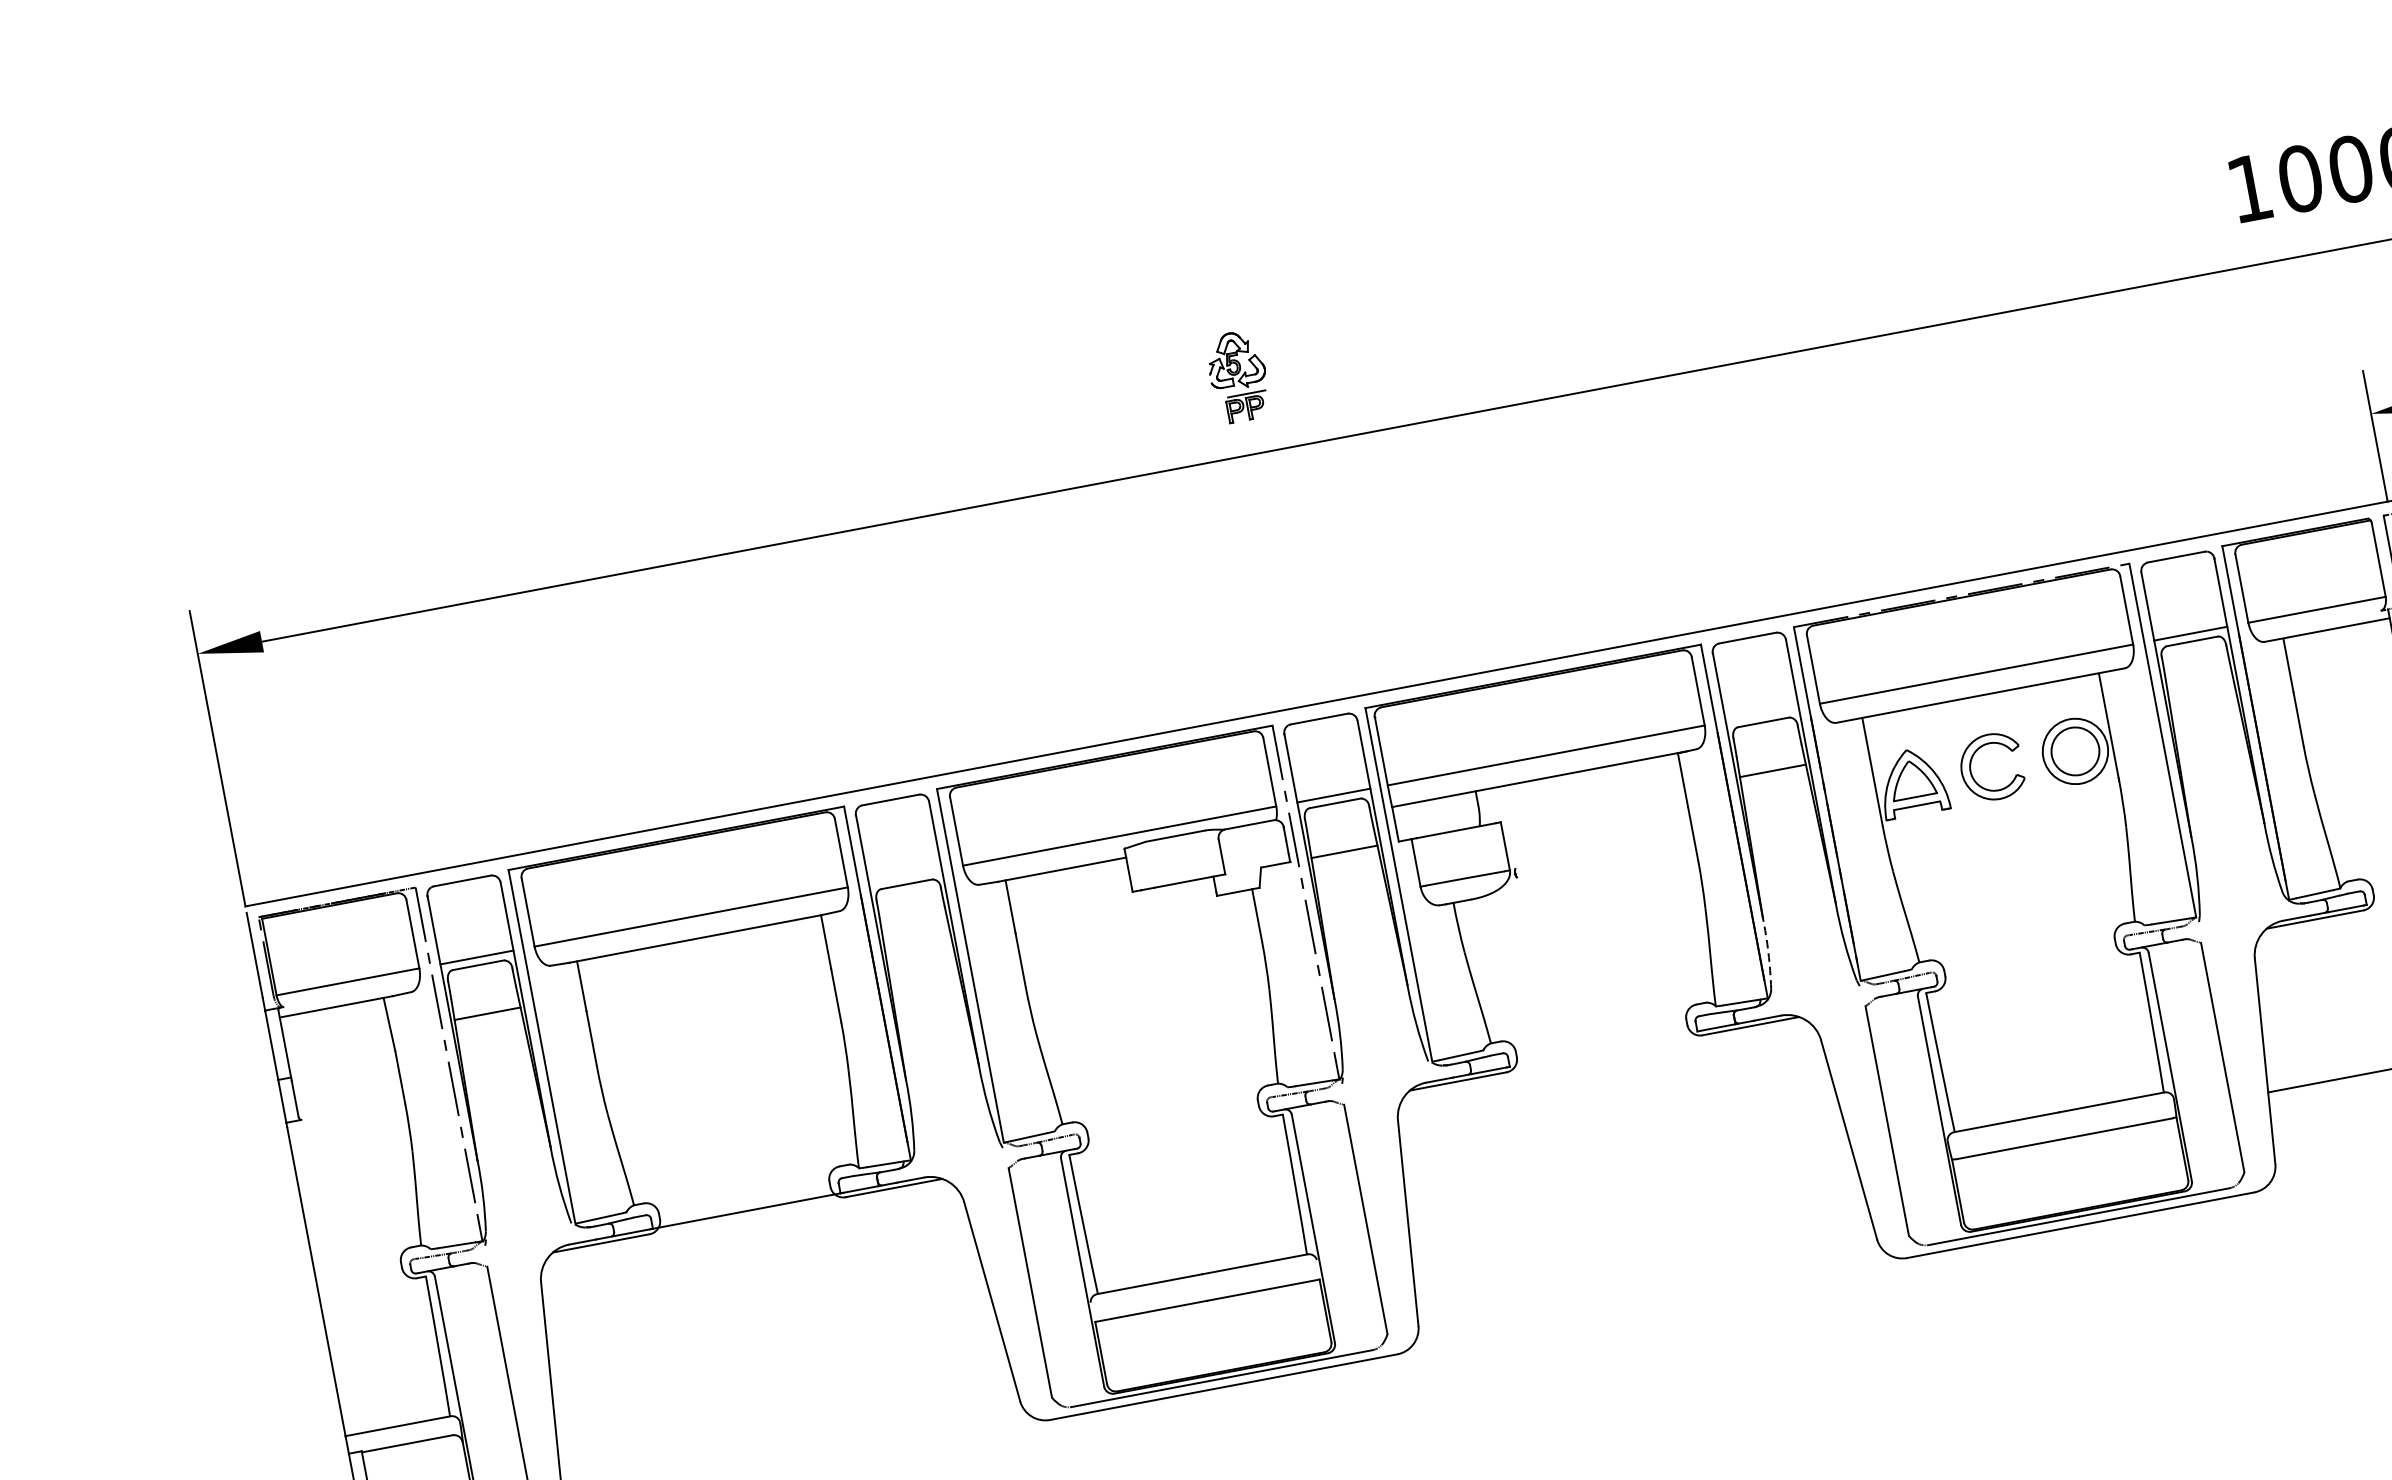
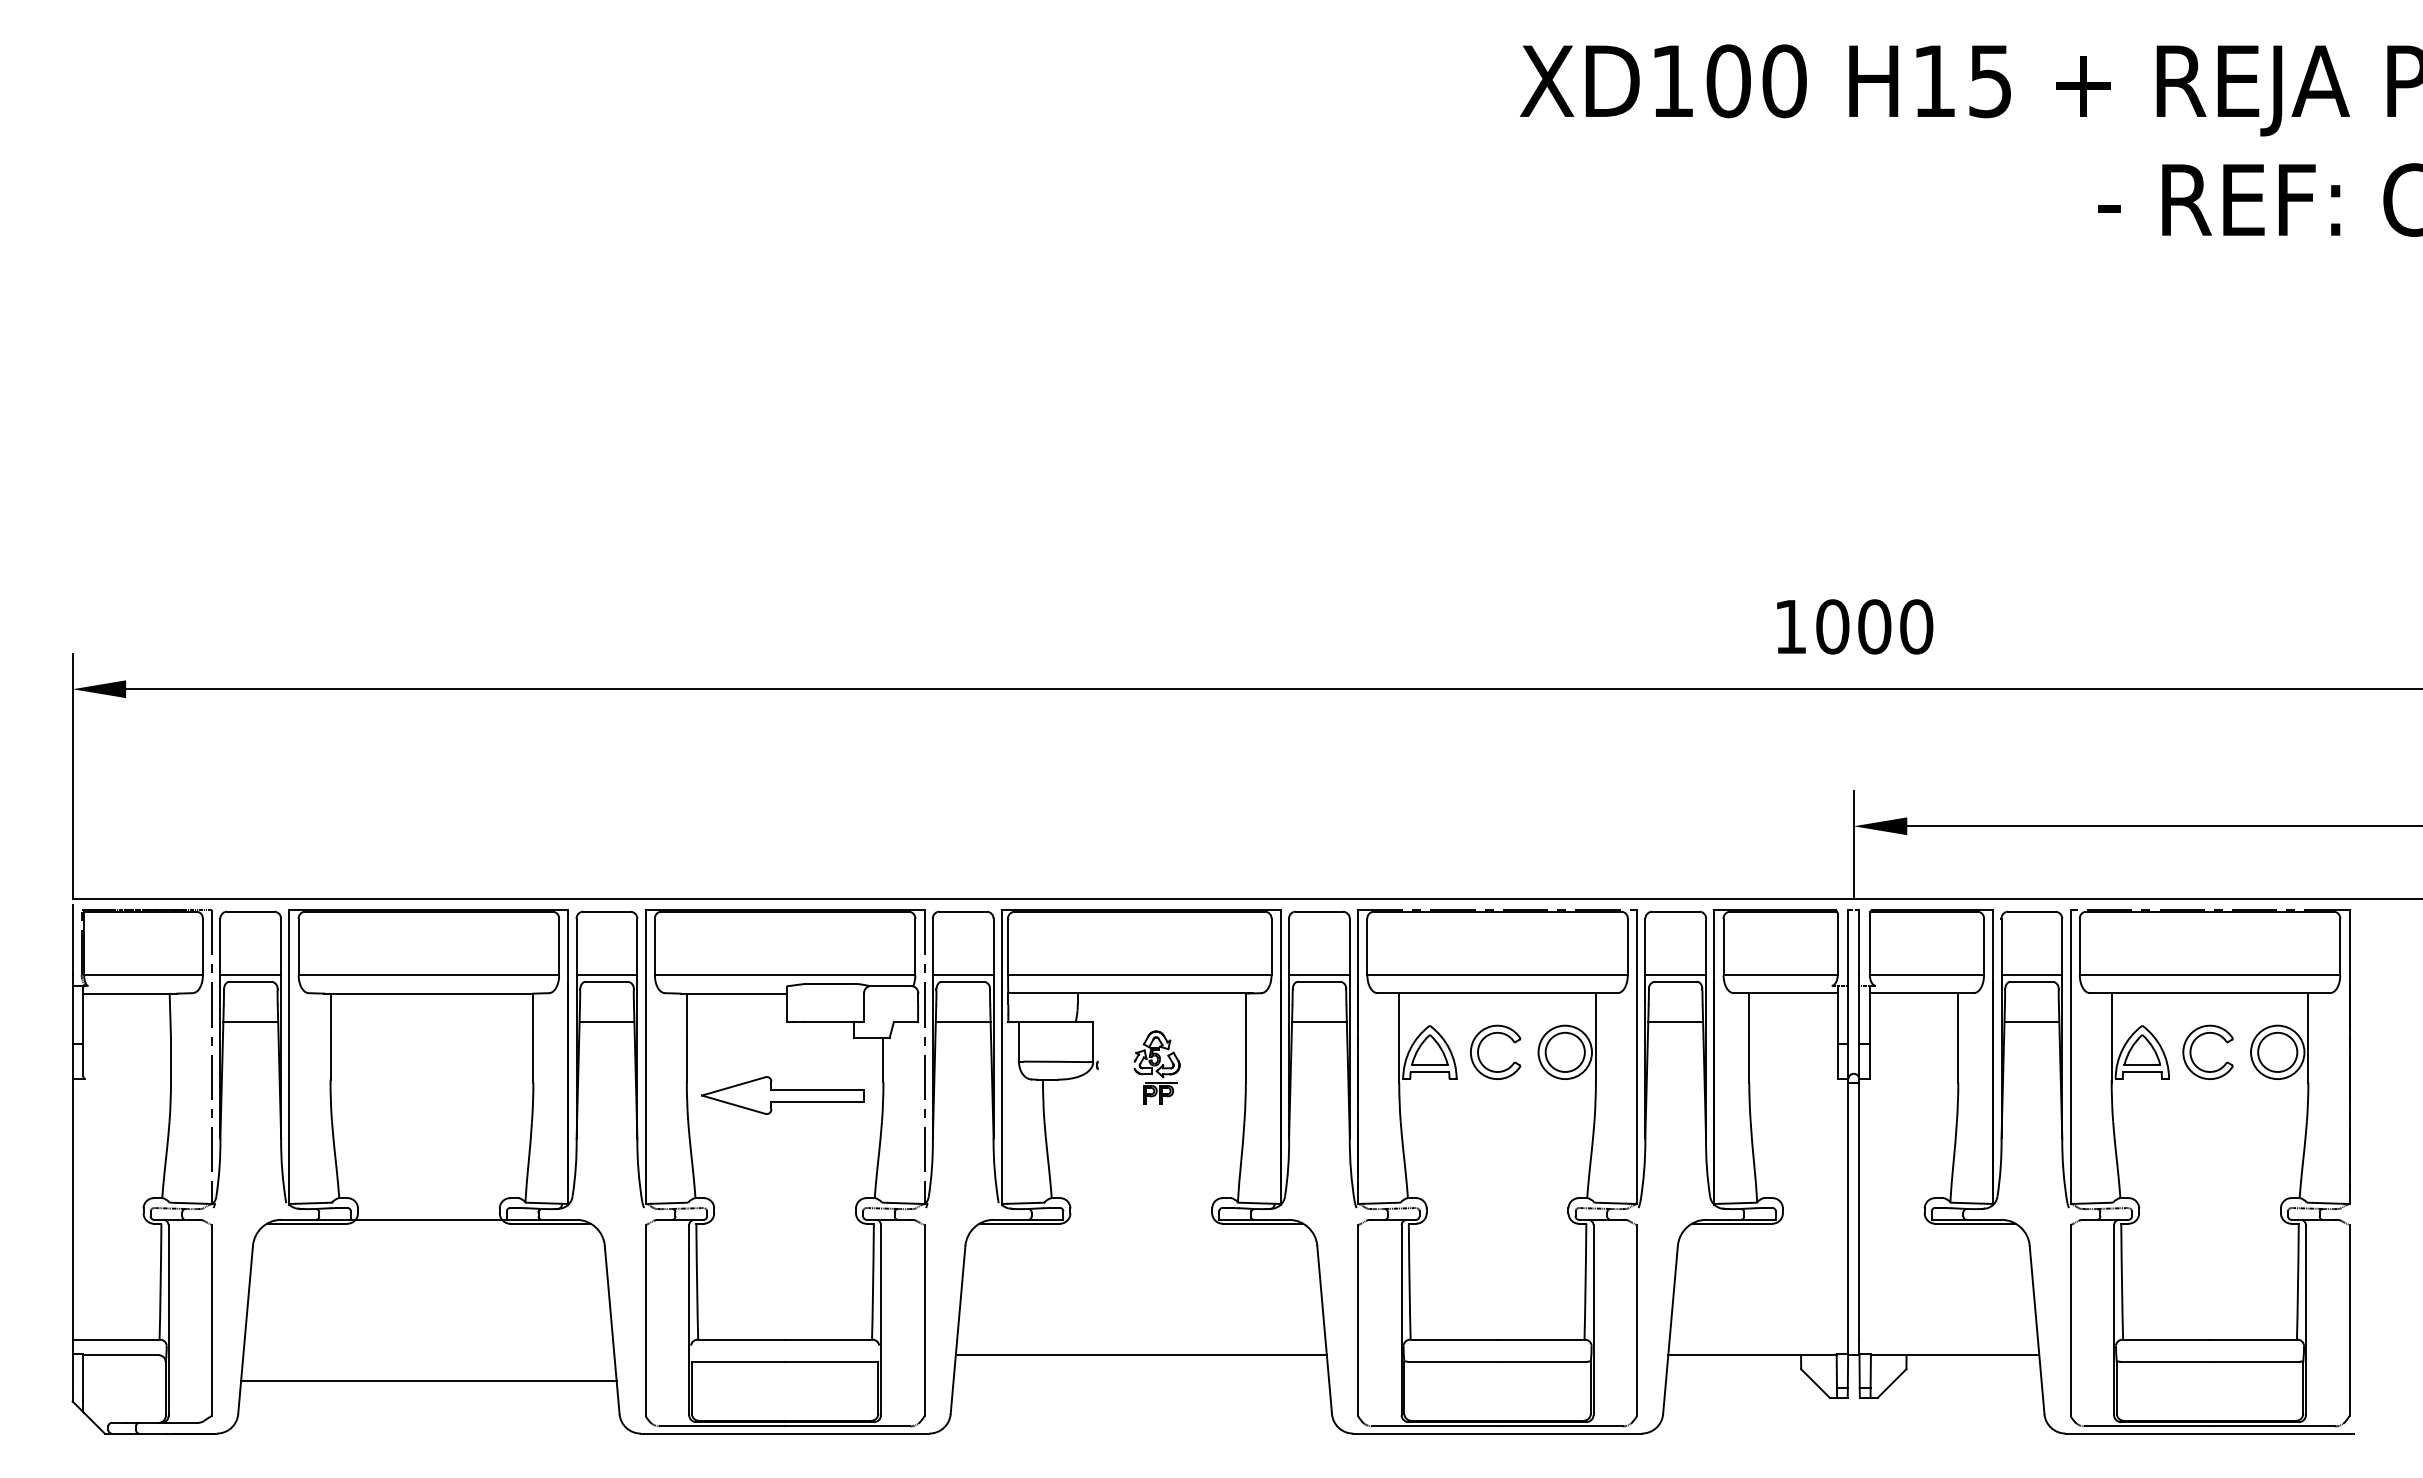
part: (1237, 376) -> (1156, 1067), moved
line: (2201, 690) -> (1675, 1022), added
line: (1762, 714) -> (1319, 975), added
line: (904, 876) -> (606, 975), added
line: (915, 933) -> (606, 1022), added
arc: (1768, 952) -> (1288, 1167), dashed -> solid
part: (1143, 981) -> (782, 1095), added
line: (1633, 1212) -> (1140, 1355), added
line: (782, 1404) -> (428, 1380), added

